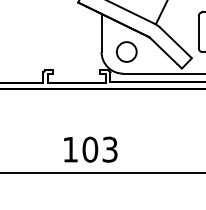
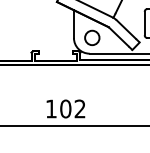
text: (109, 148) -> (79, 108), 103 -> 102

